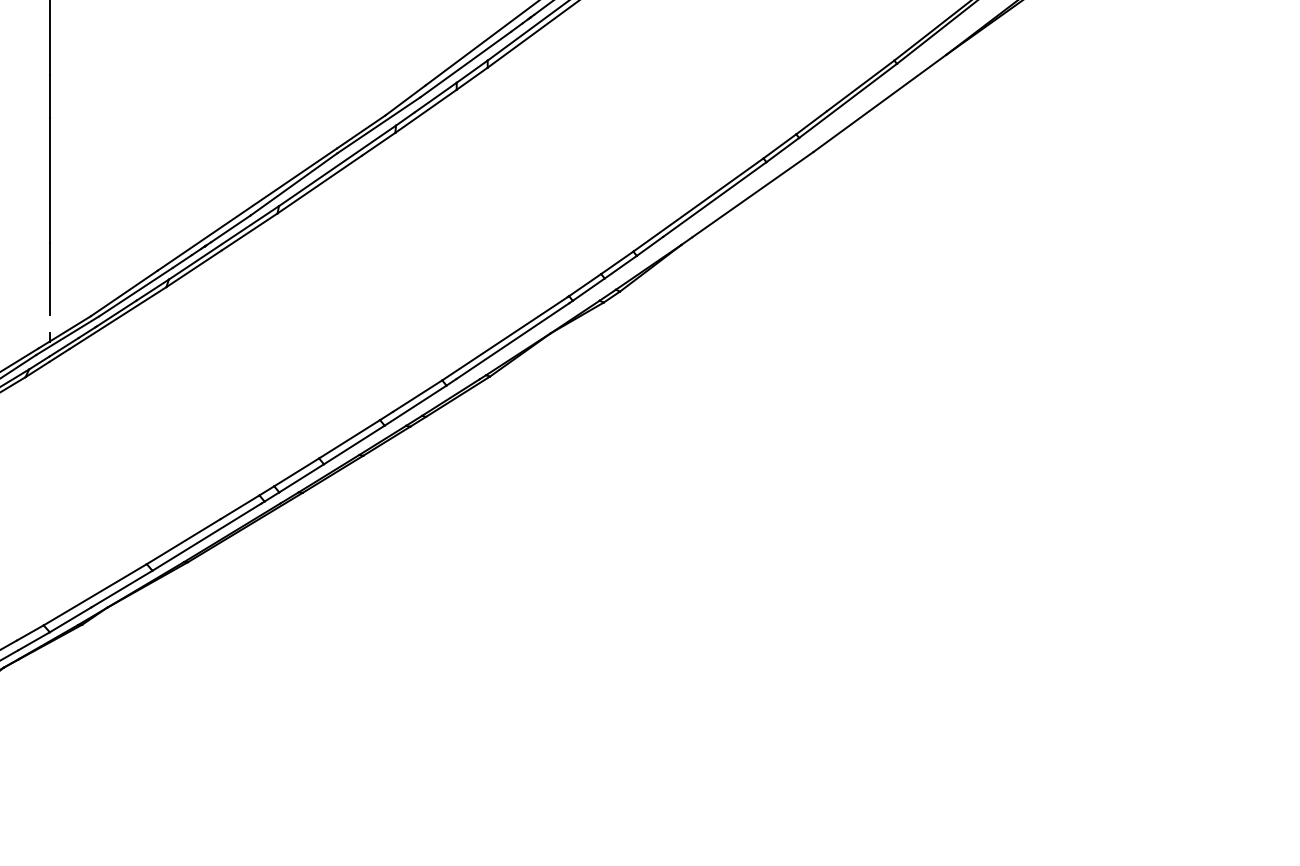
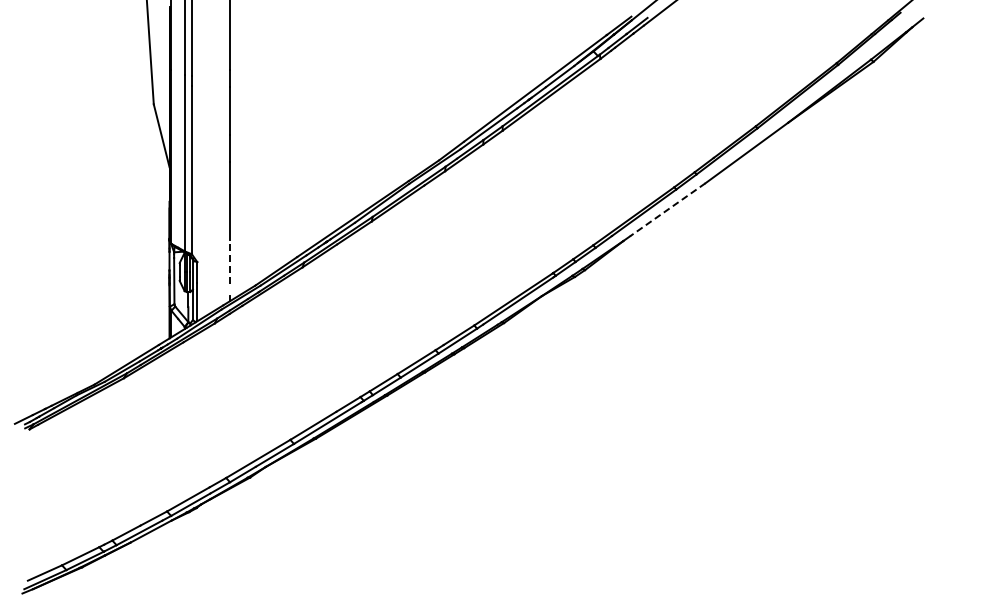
line: (752, 195) -> (667, 210), solid -> dashed
line: (49, 277) -> (229, 261), solid -> dashed

